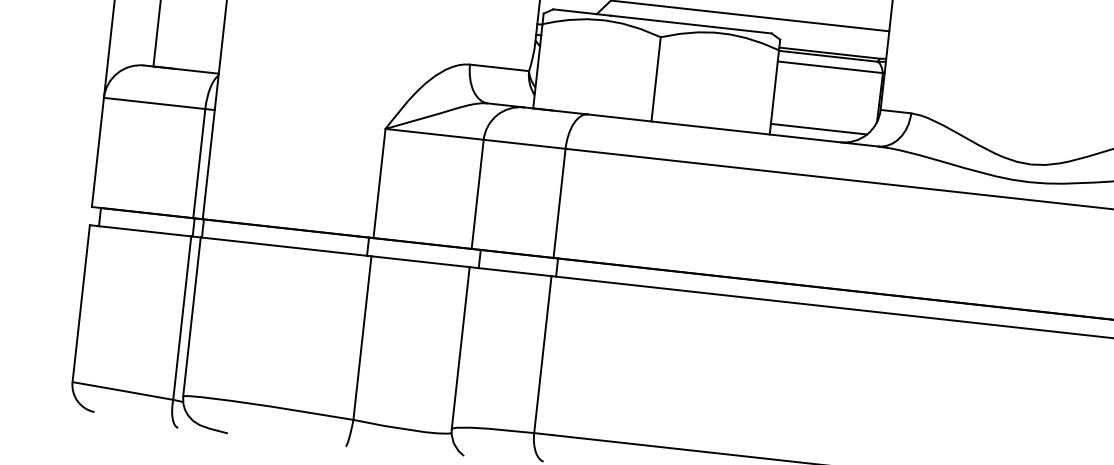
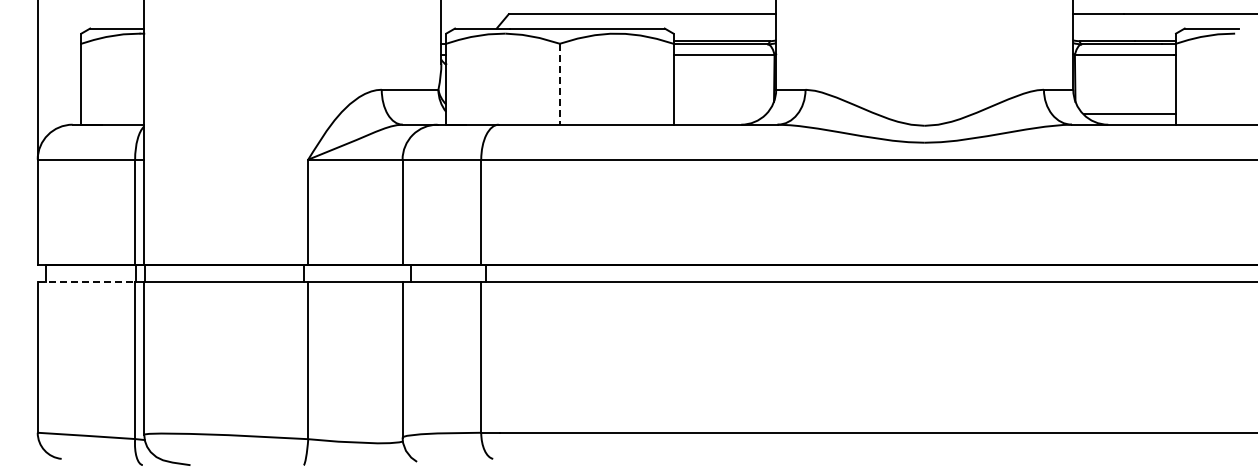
line: (655, 79) -> (559, 84), solid -> dashed
line: (818, 129) -> (719, 114), removed
line: (140, 231) -> (86, 282), solid -> dashed

